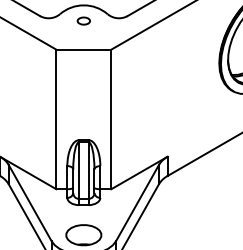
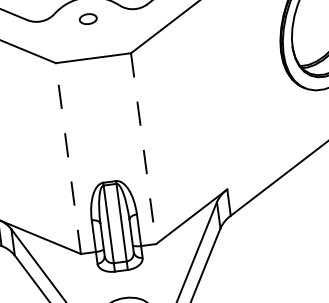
line: (56, 119) -> (68, 158), solid -> dashed
line: (111, 119) -> (143, 148), solid -> dashed

